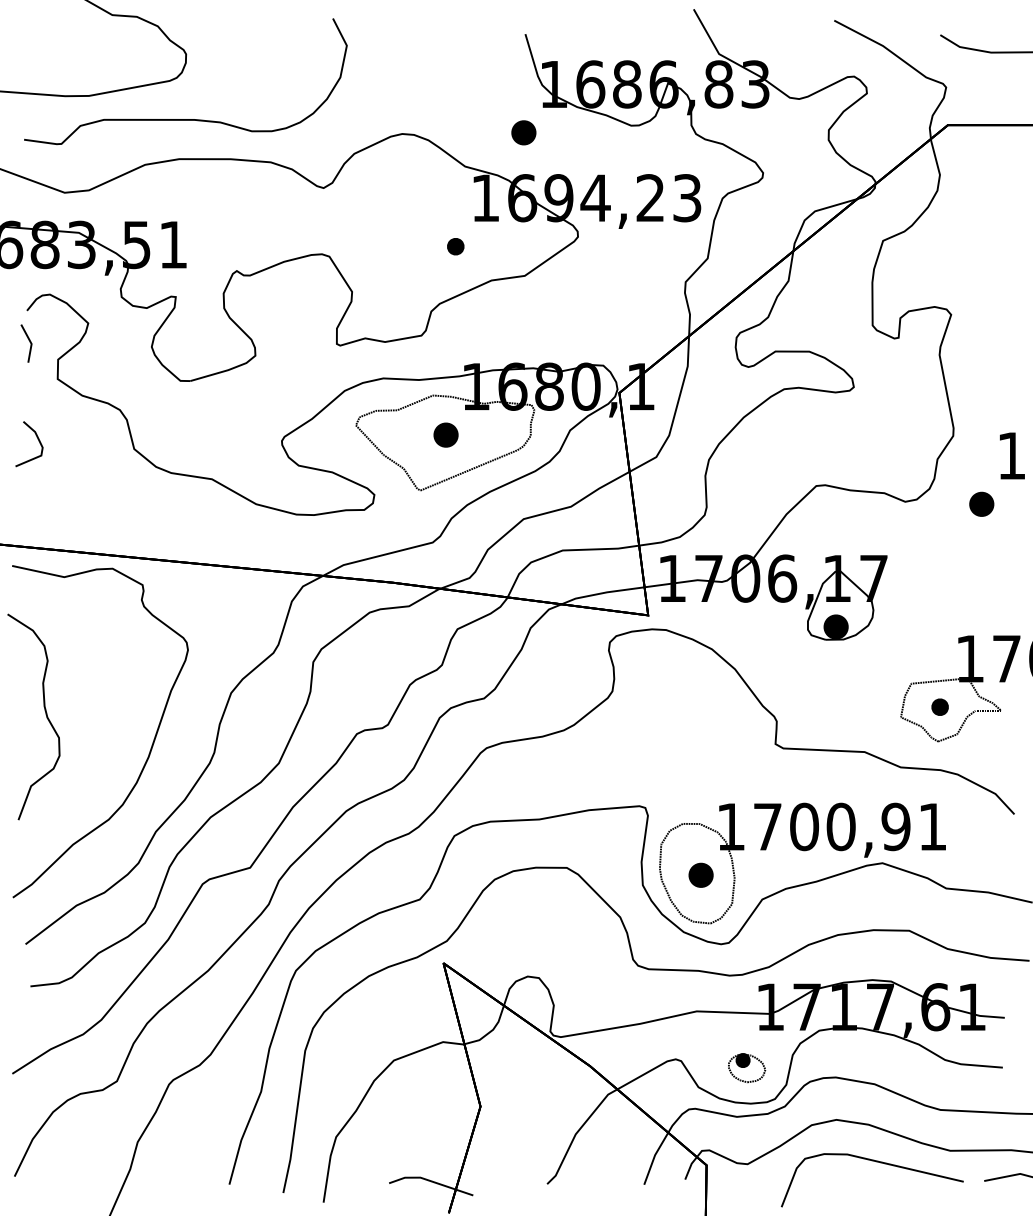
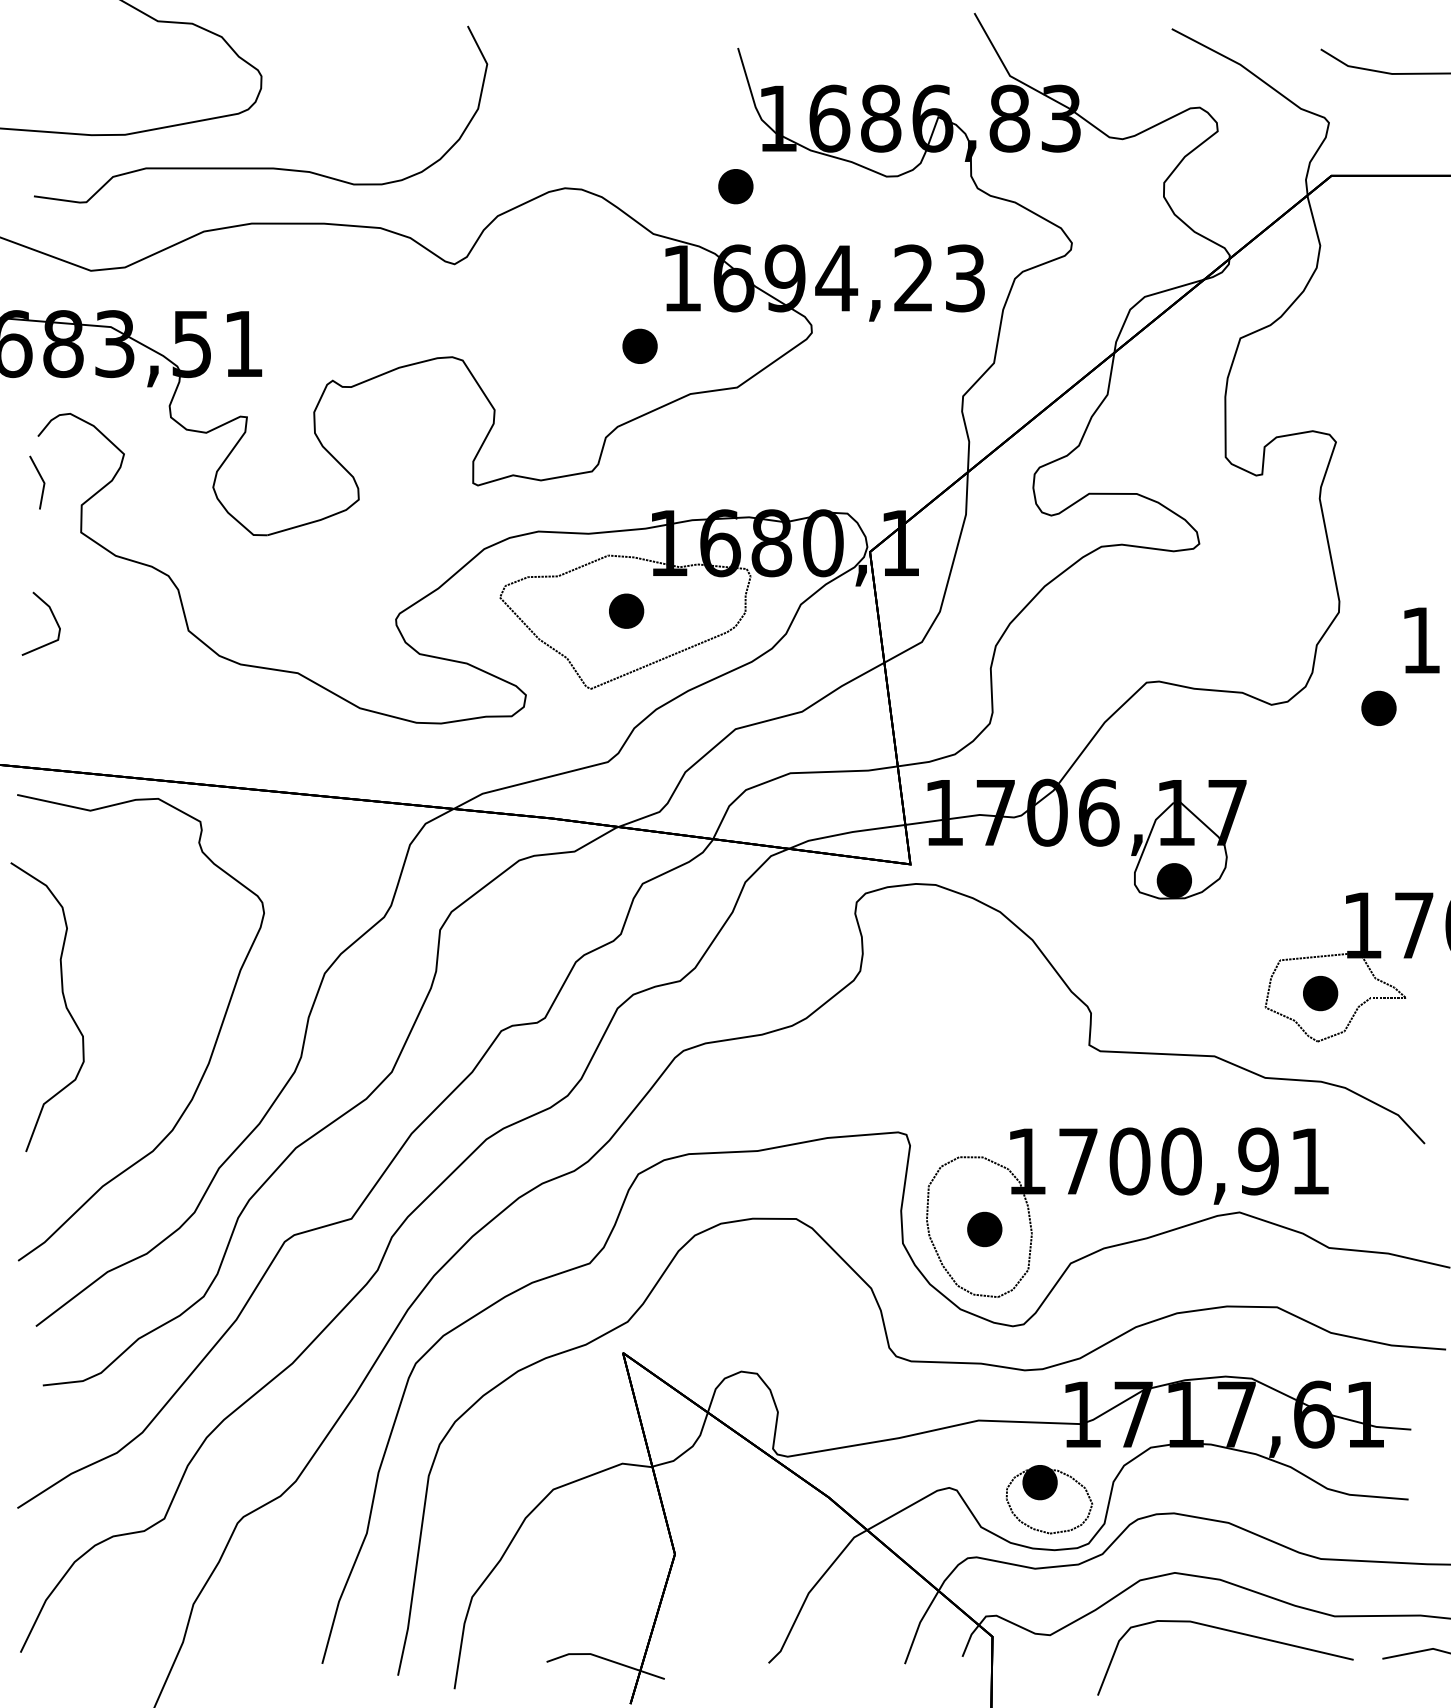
part: (455, 246) -> (639, 346), size x1.43
part: (939, 706) -> (1319, 992), size x1.43
part: (746, 1067) -> (1048, 1499), size x1.67

